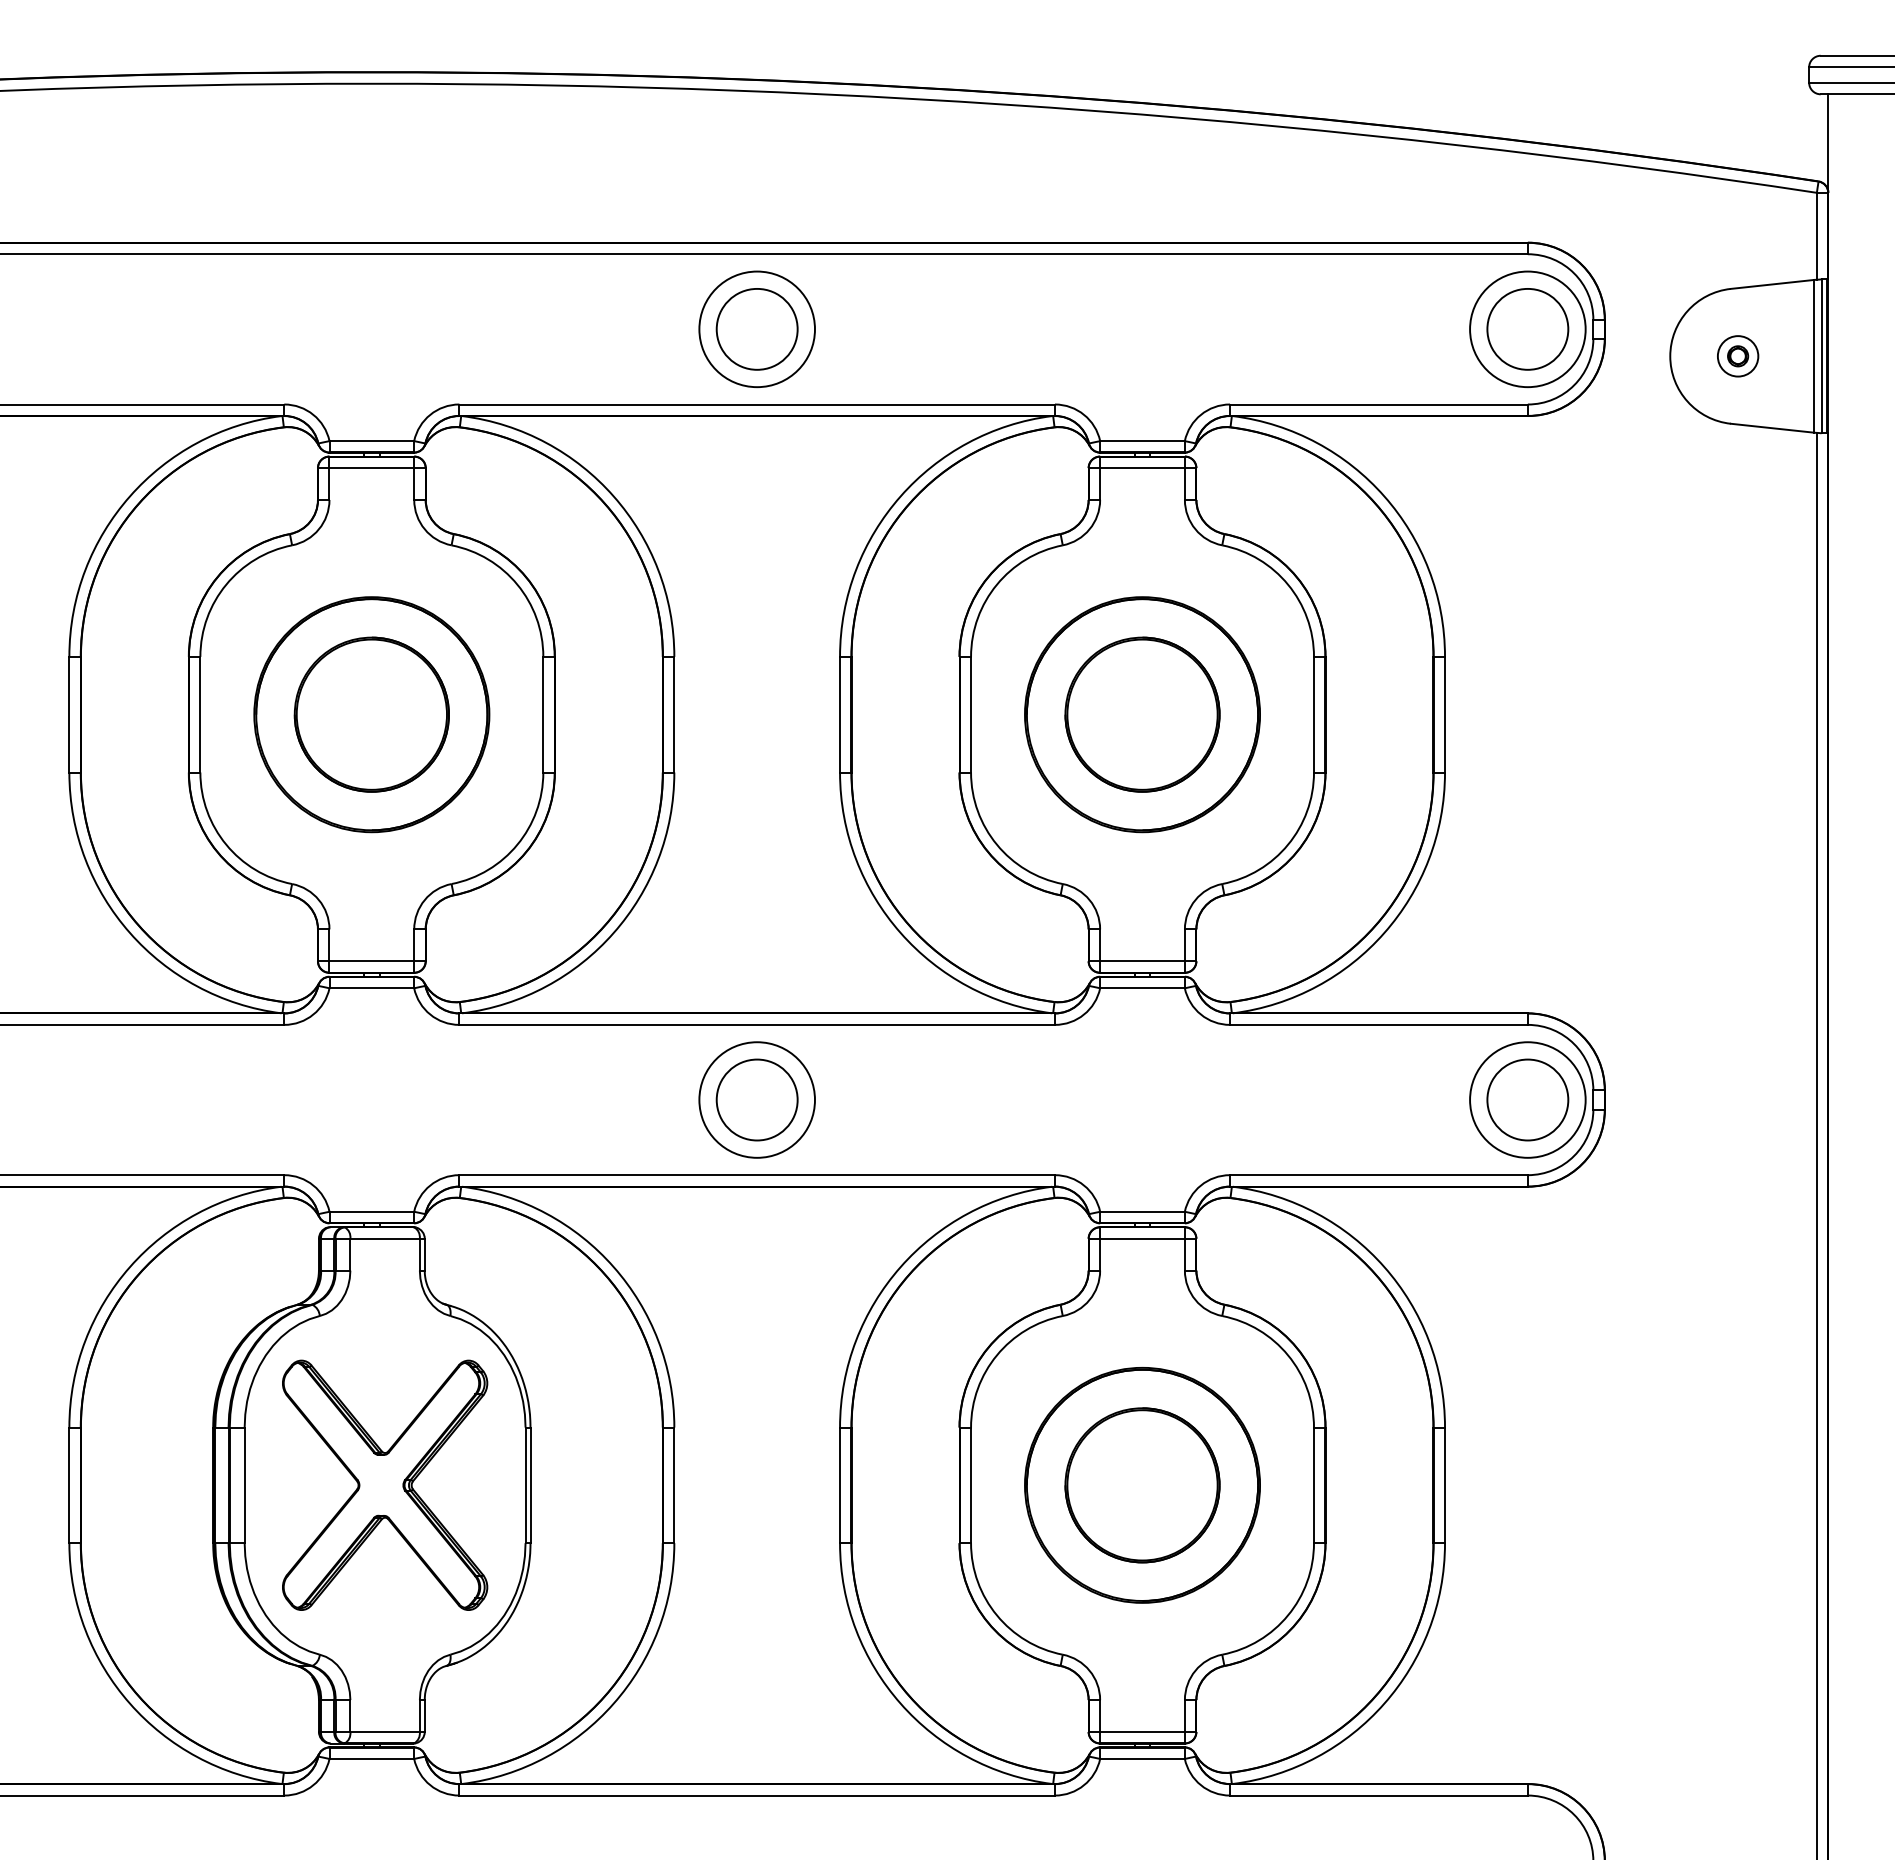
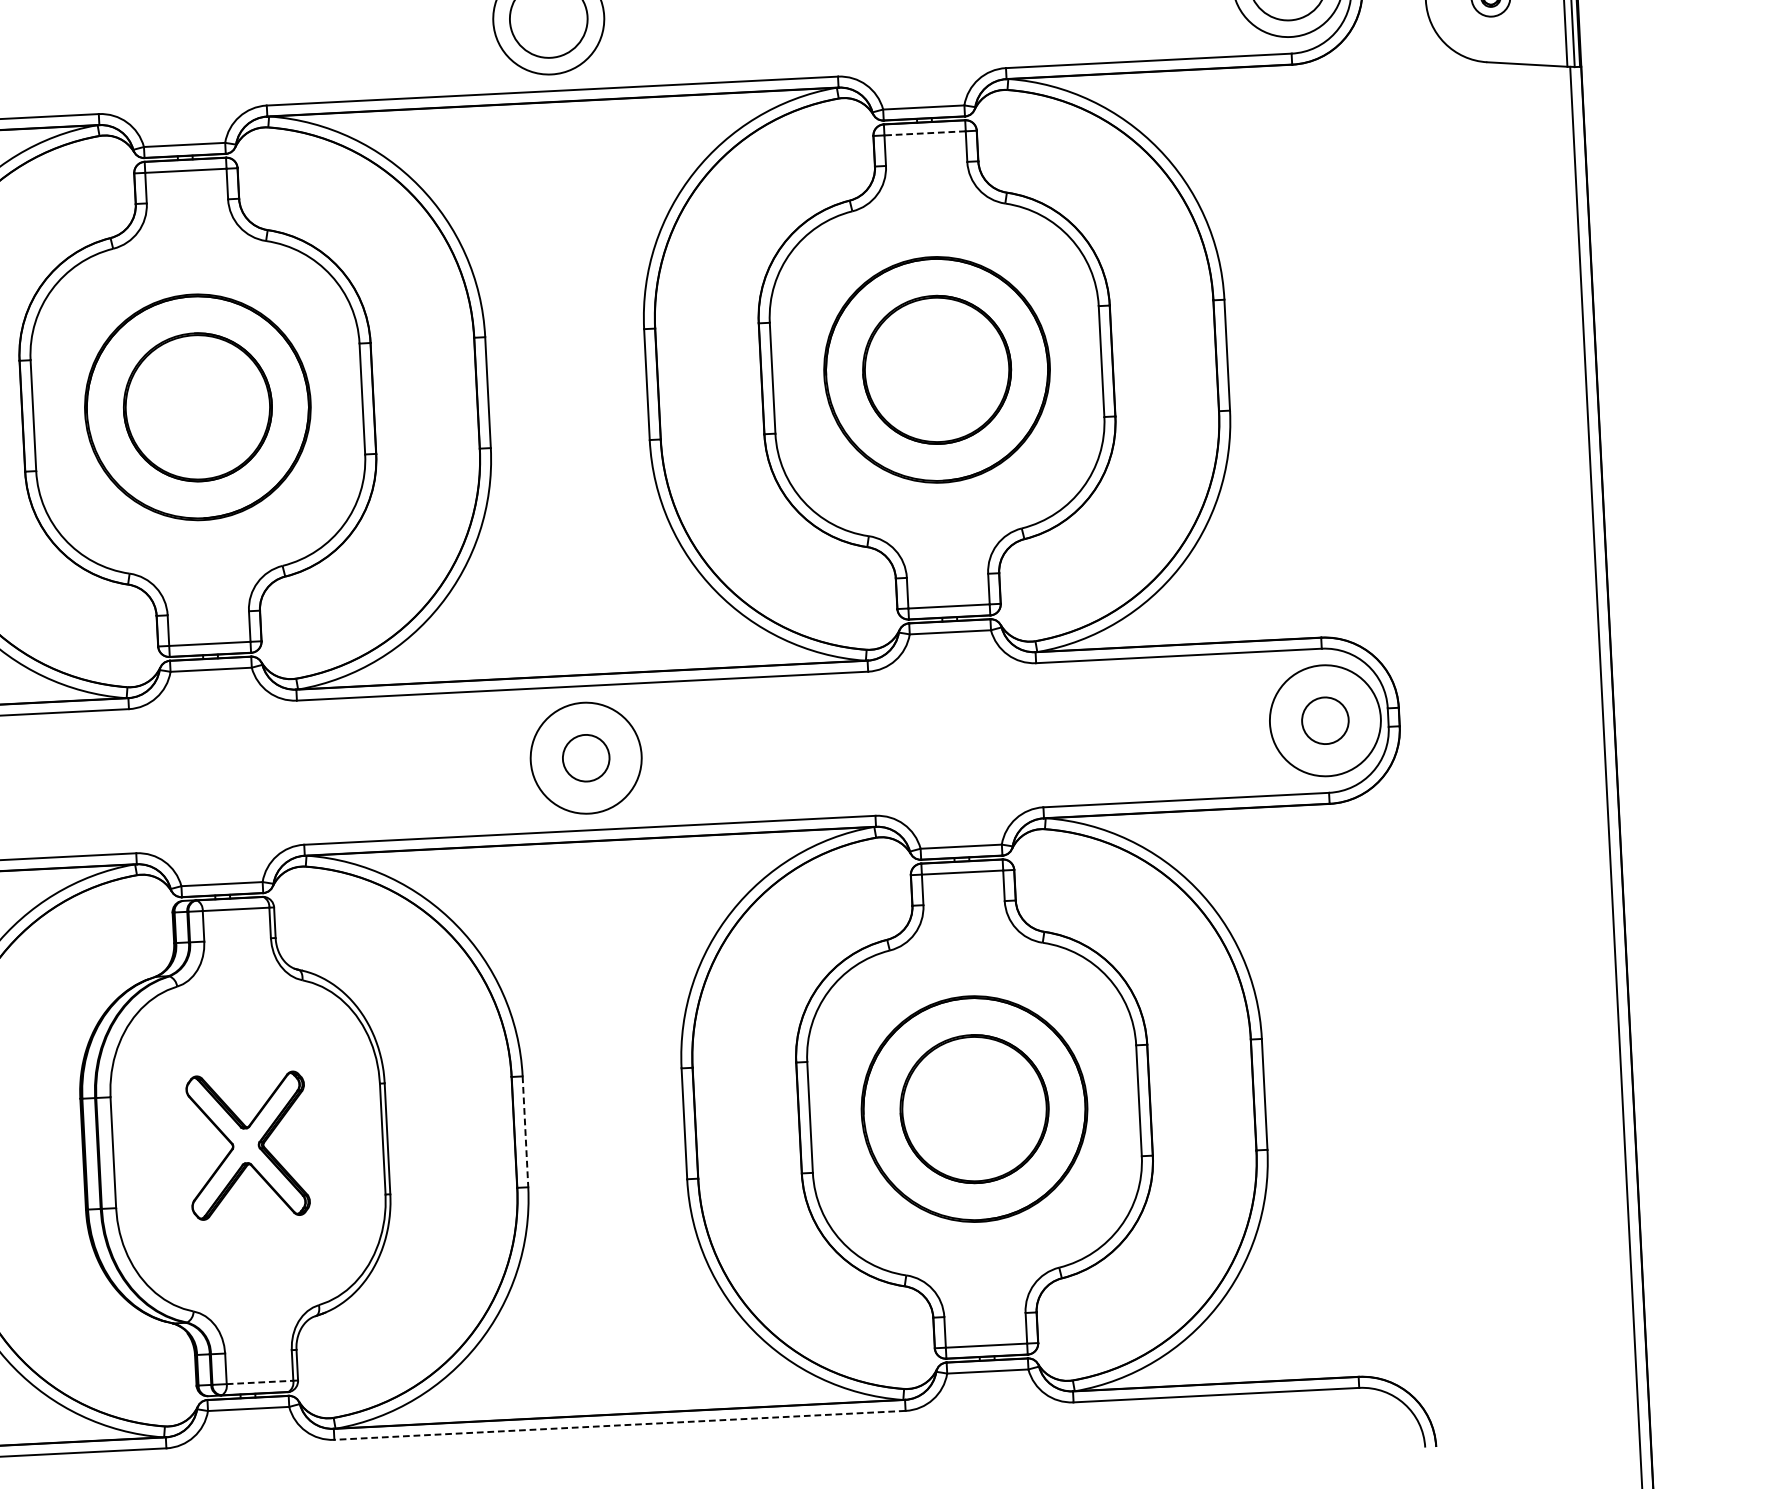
line: (1142, 468) -> (925, 133), solid -> dashed
circle: (756, 1099) -> (585, 757), size x0.6
circle: (1527, 1099) -> (1325, 720), size x0.6
part: (385, 1484) -> (248, 1145), size x0.6
line: (674, 1485) -> (525, 1131), solid -> dashed
line: (385, 1731) -> (260, 1381), solid -> dashed
line: (757, 1795) -> (620, 1425), solid -> dashed

